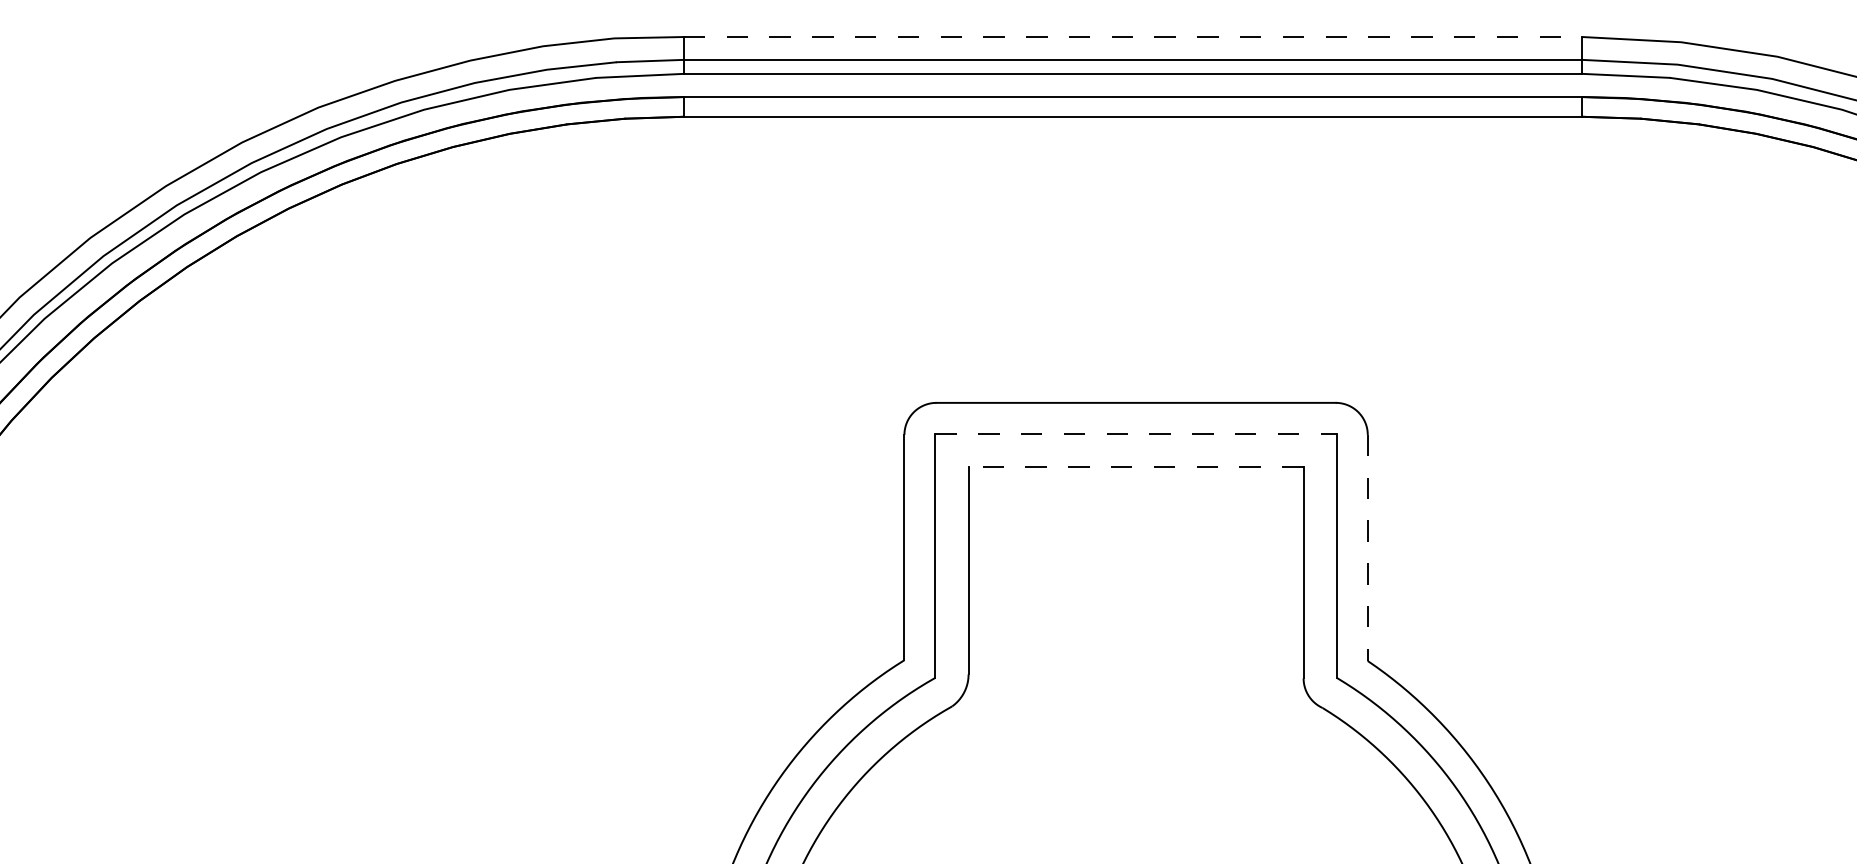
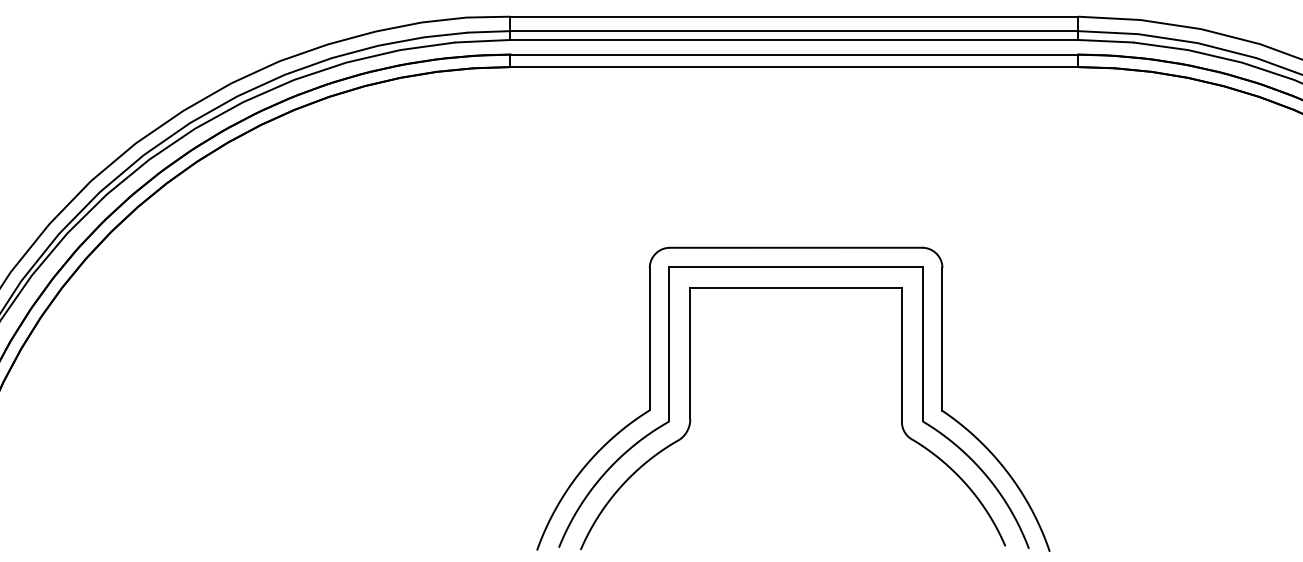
line: (1133, 36) -> (794, 16), dashed -> solid
line: (1136, 434) -> (796, 267), dashed -> solid
line: (1136, 467) -> (796, 288), dashed -> solid
line: (1367, 548) -> (942, 339), dashed -> solid

